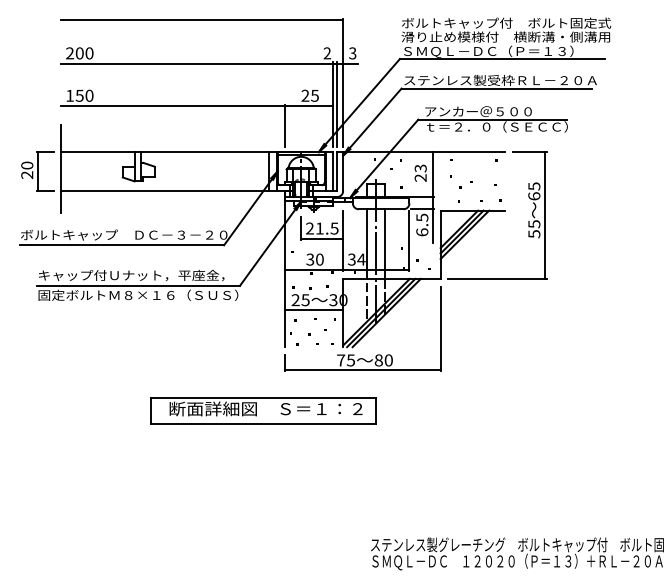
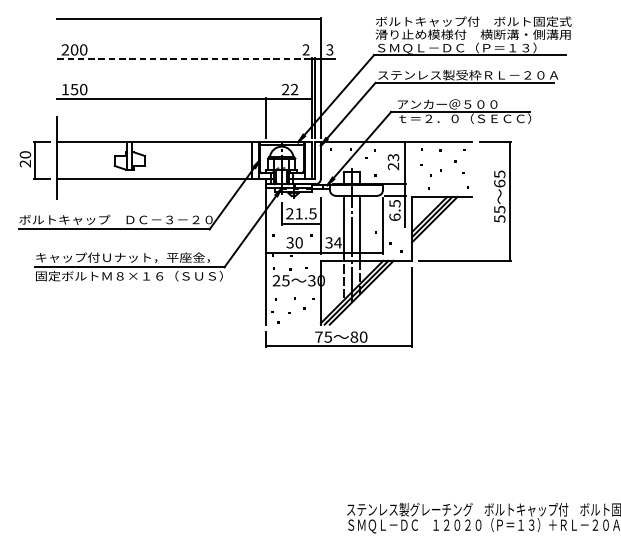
line: (197, 63) -> (184, 59), solid -> dashed
text: (314, 95) -> (294, 89), 25 -> 22
line: (313, 309) -> (293, 289), removed
part: (263, 410) -> (246, 383), removed

